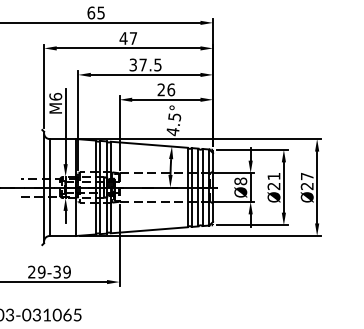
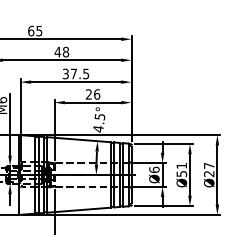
text: (133, 38) -> (66, 52), 47 -> 48
text: (240, 181) -> (154, 169), Ø8 -> Ø6
text: (273, 185) -> (181, 173), Ø21 -> Ø51

